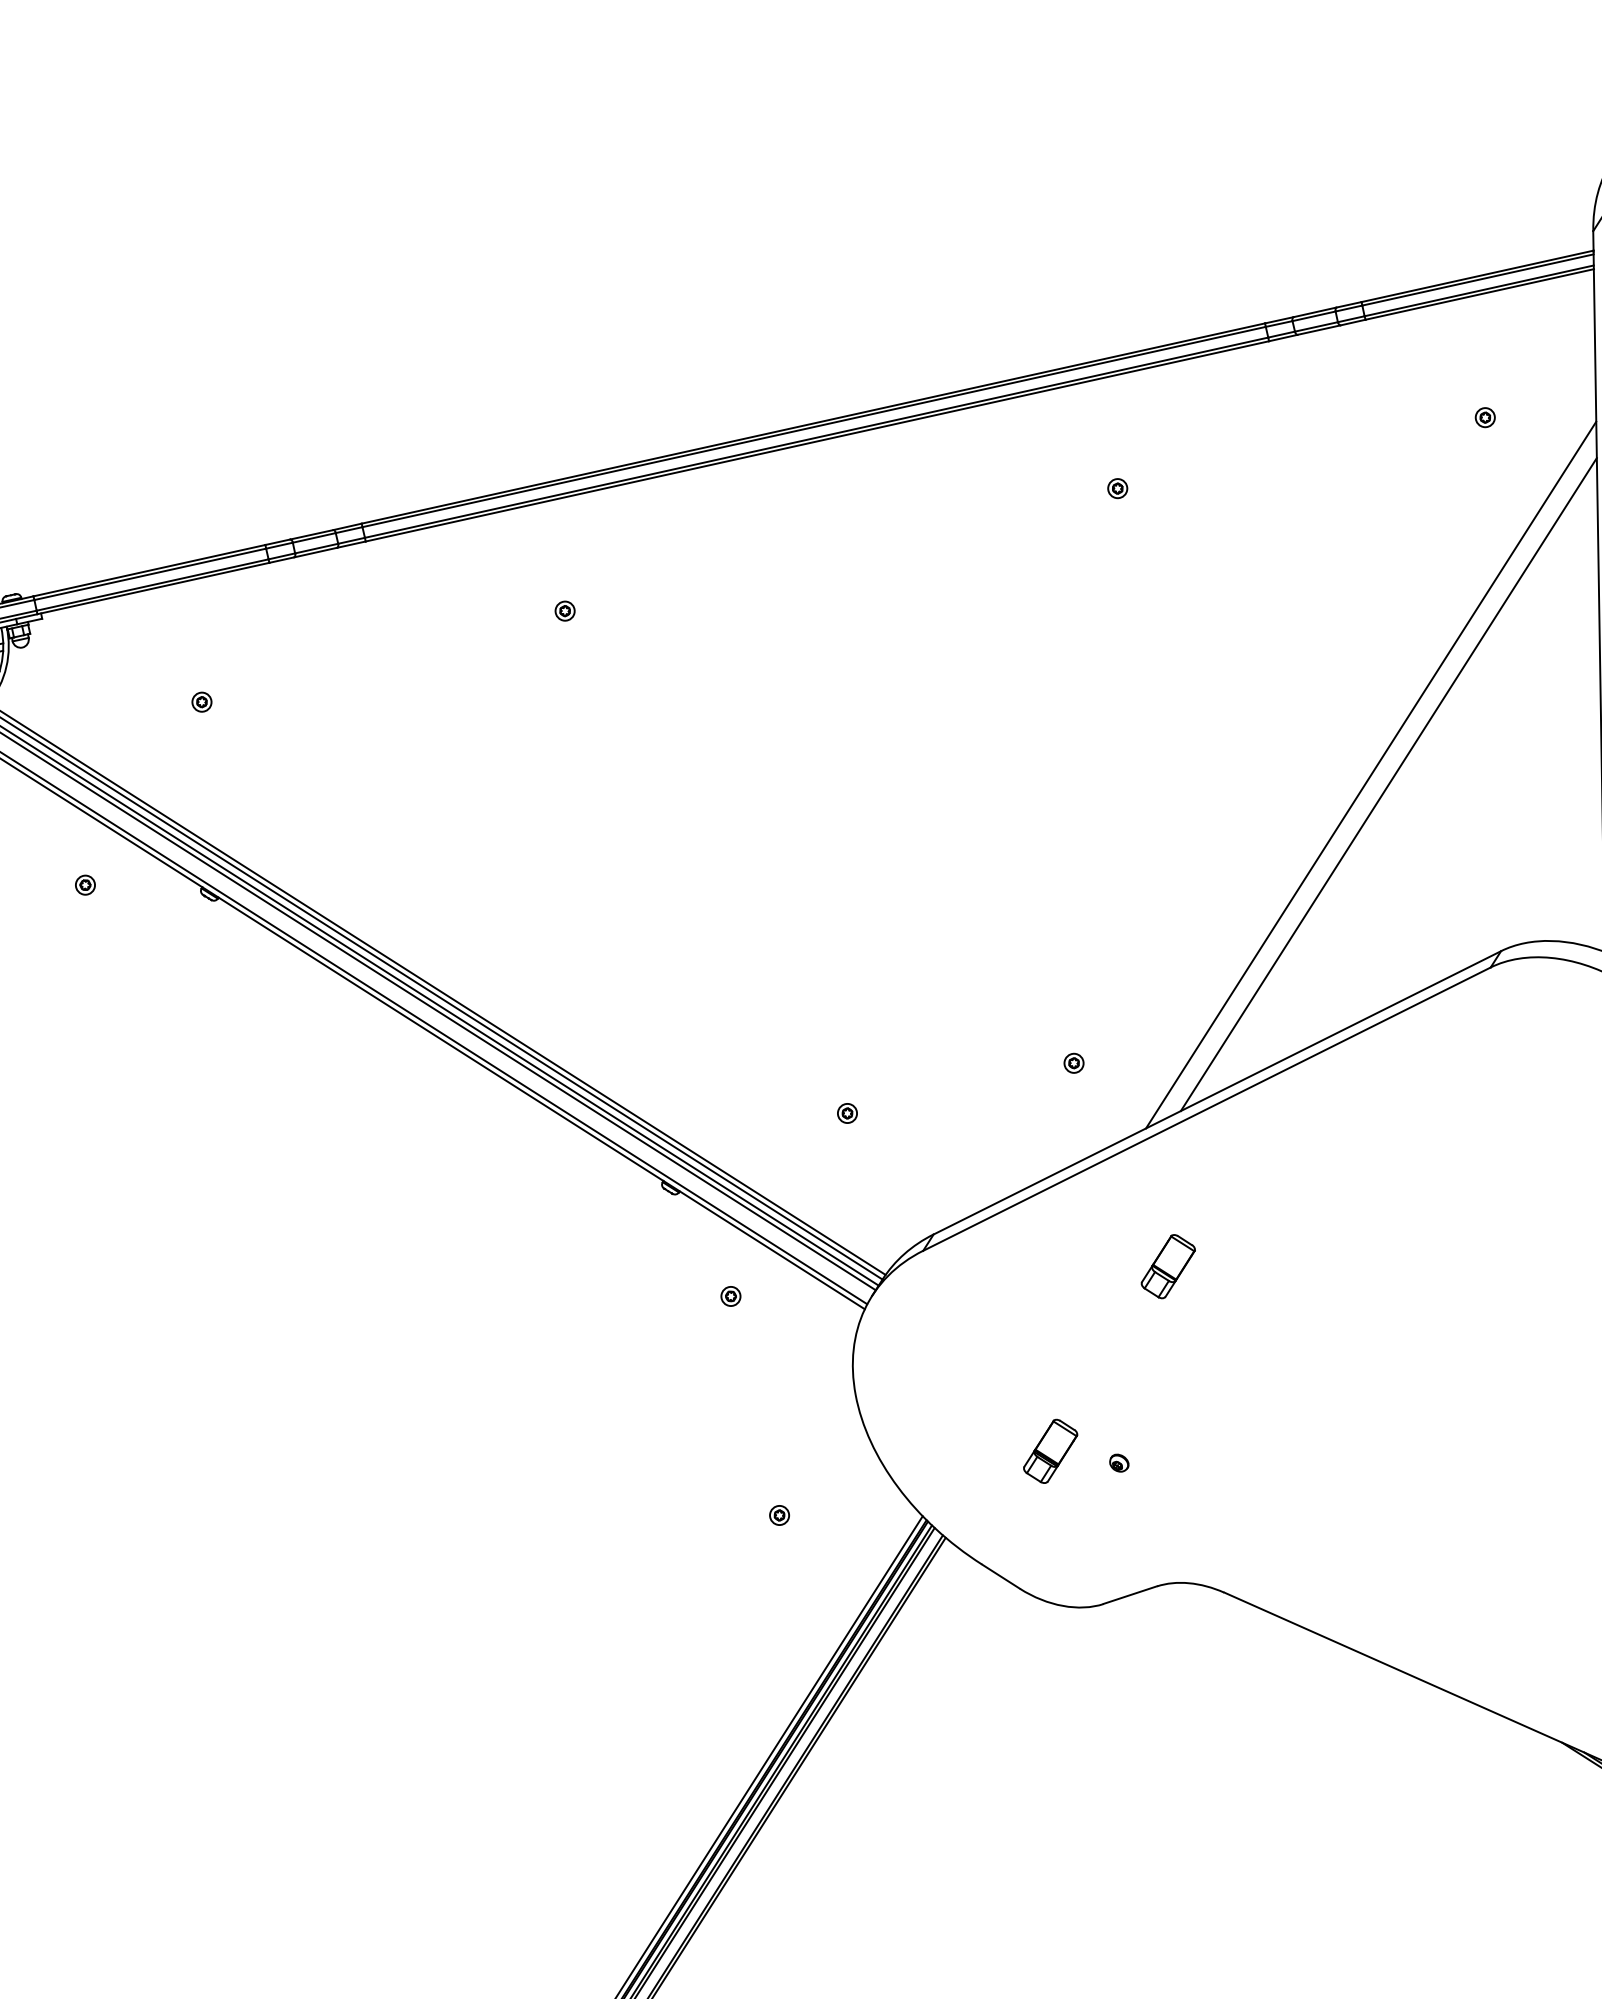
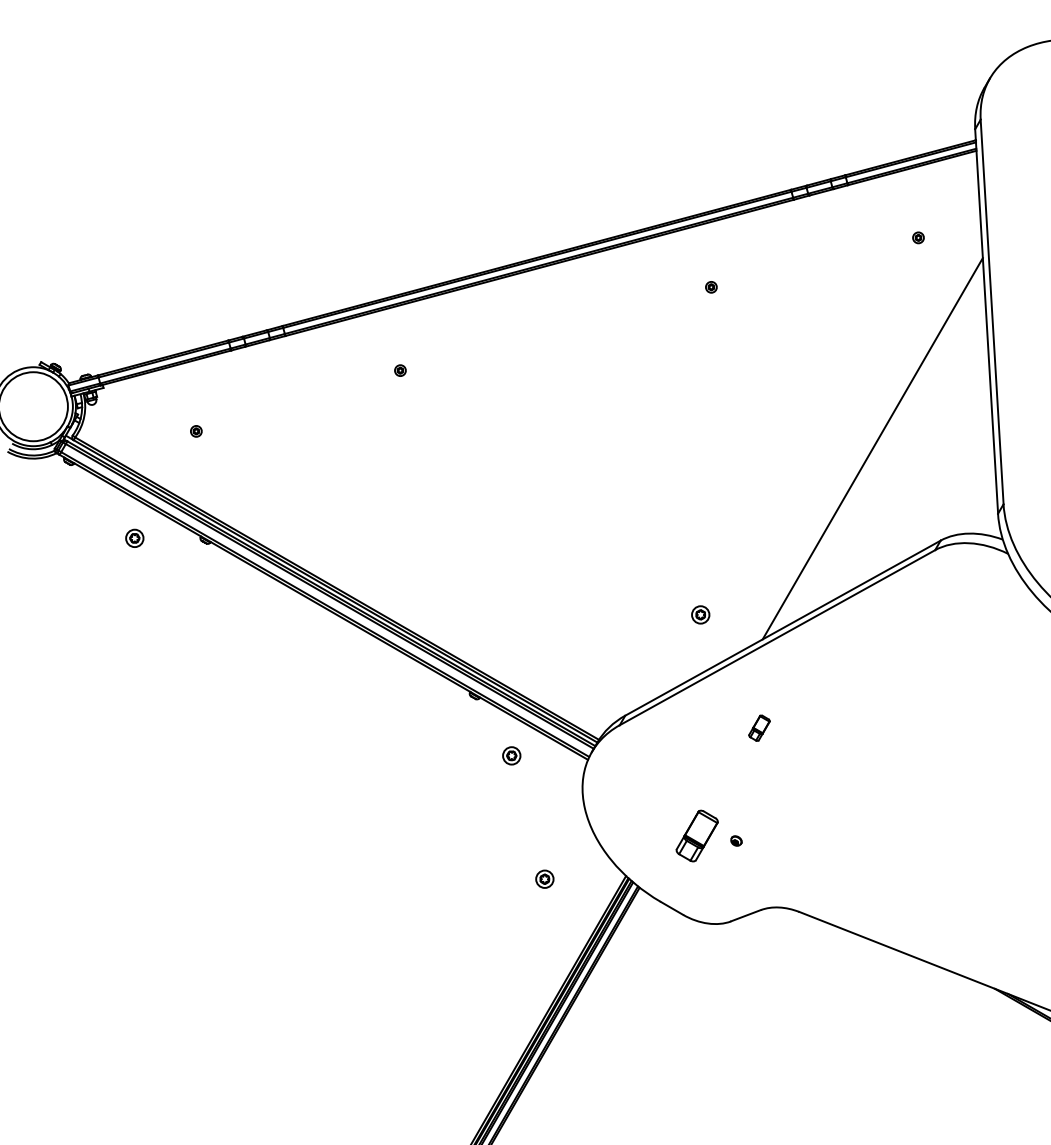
line: (1371, 774) -> (862, 443), removed
part: (85, 883) -> (134, 537), size x1.6
part: (1073, 1062) -> (700, 614), size x1.6
part: (847, 1112) -> (573, 648), removed
part: (1168, 1267) -> (759, 728), size x0.7
part: (730, 1295) -> (511, 755), size x1.6
part: (1049, 1450) -> (696, 835), size x1.4
part: (779, 1514) -> (544, 878), size x1.6

